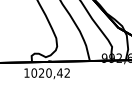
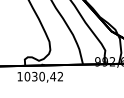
text: (41, 73) -> (34, 77), 1020,42 -> 1030,42

